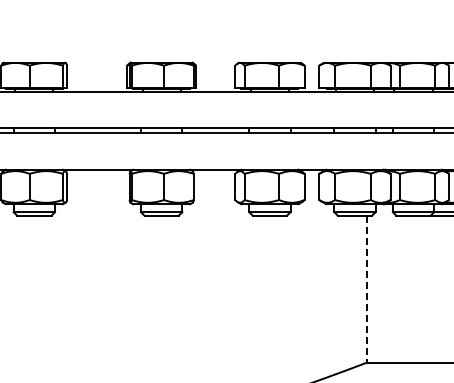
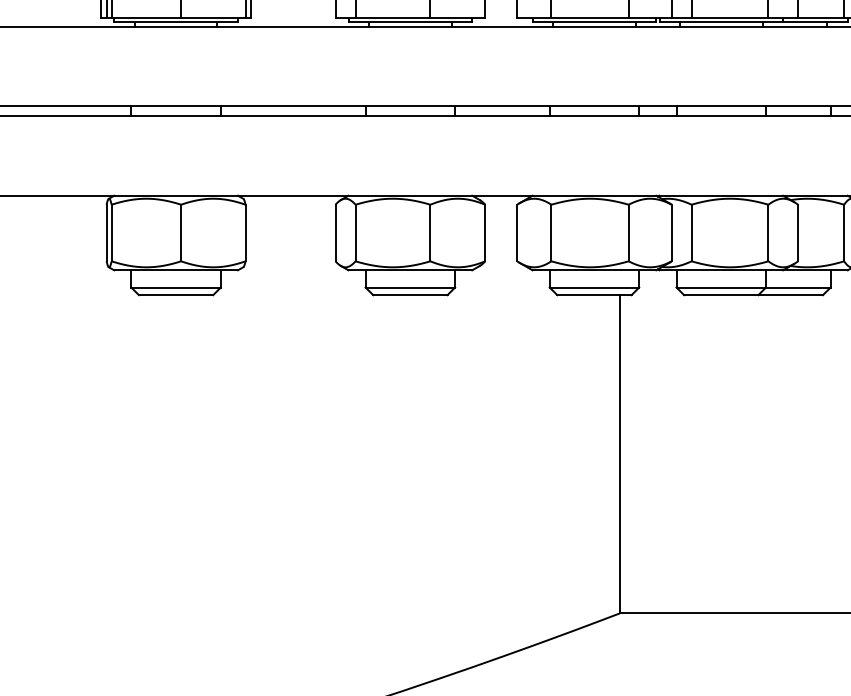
line: (366, 289) -> (619, 454), dashed -> solid

